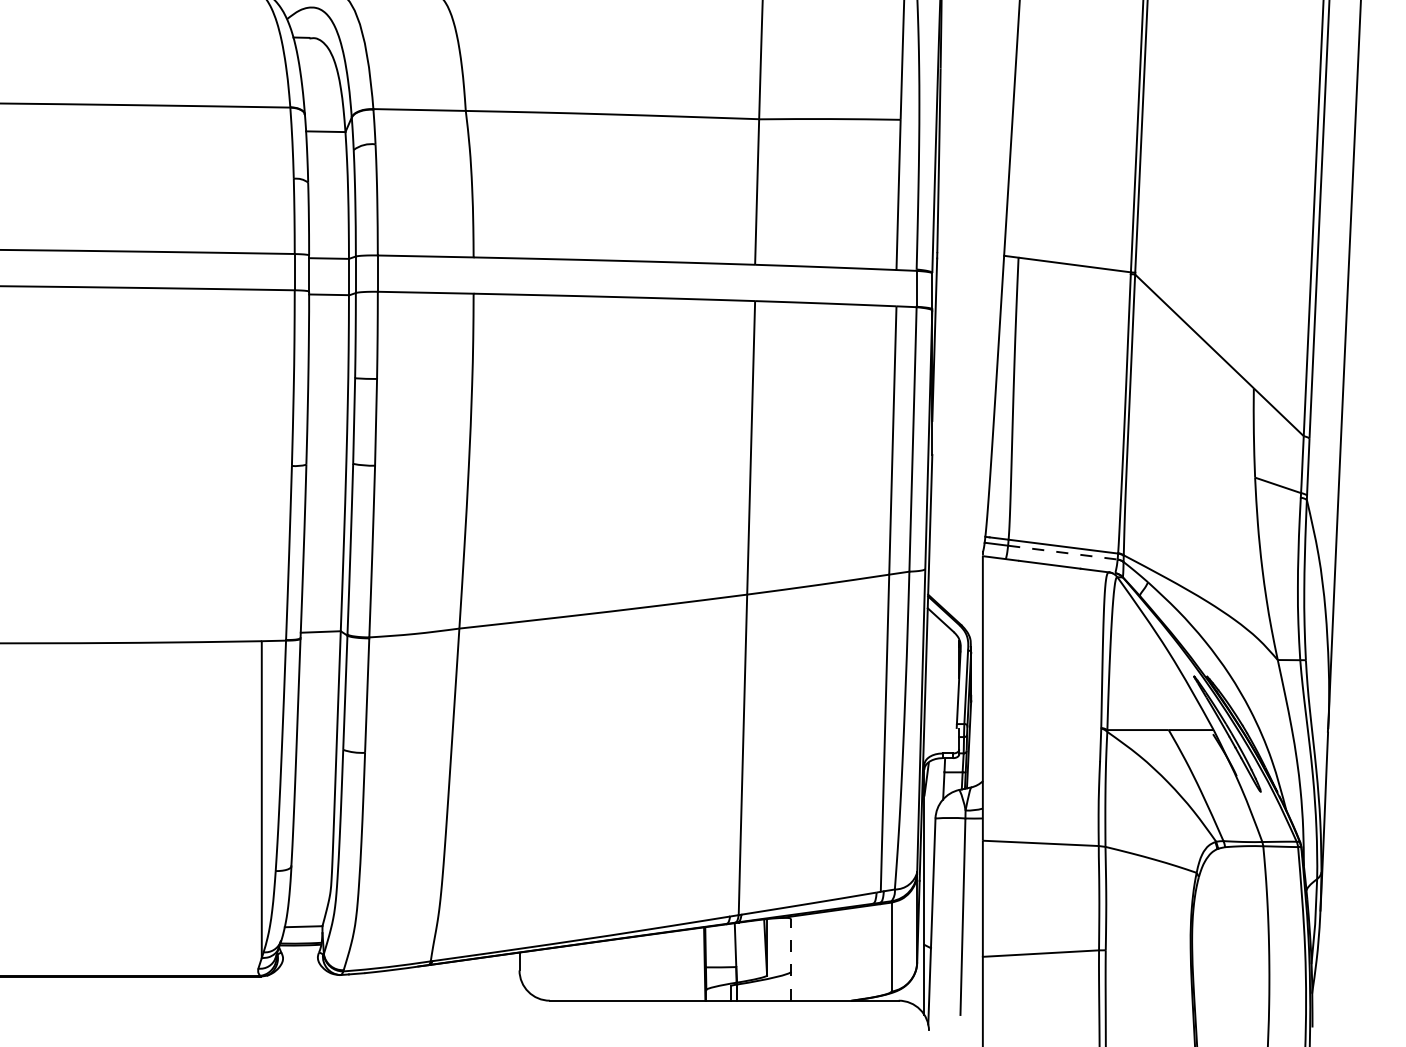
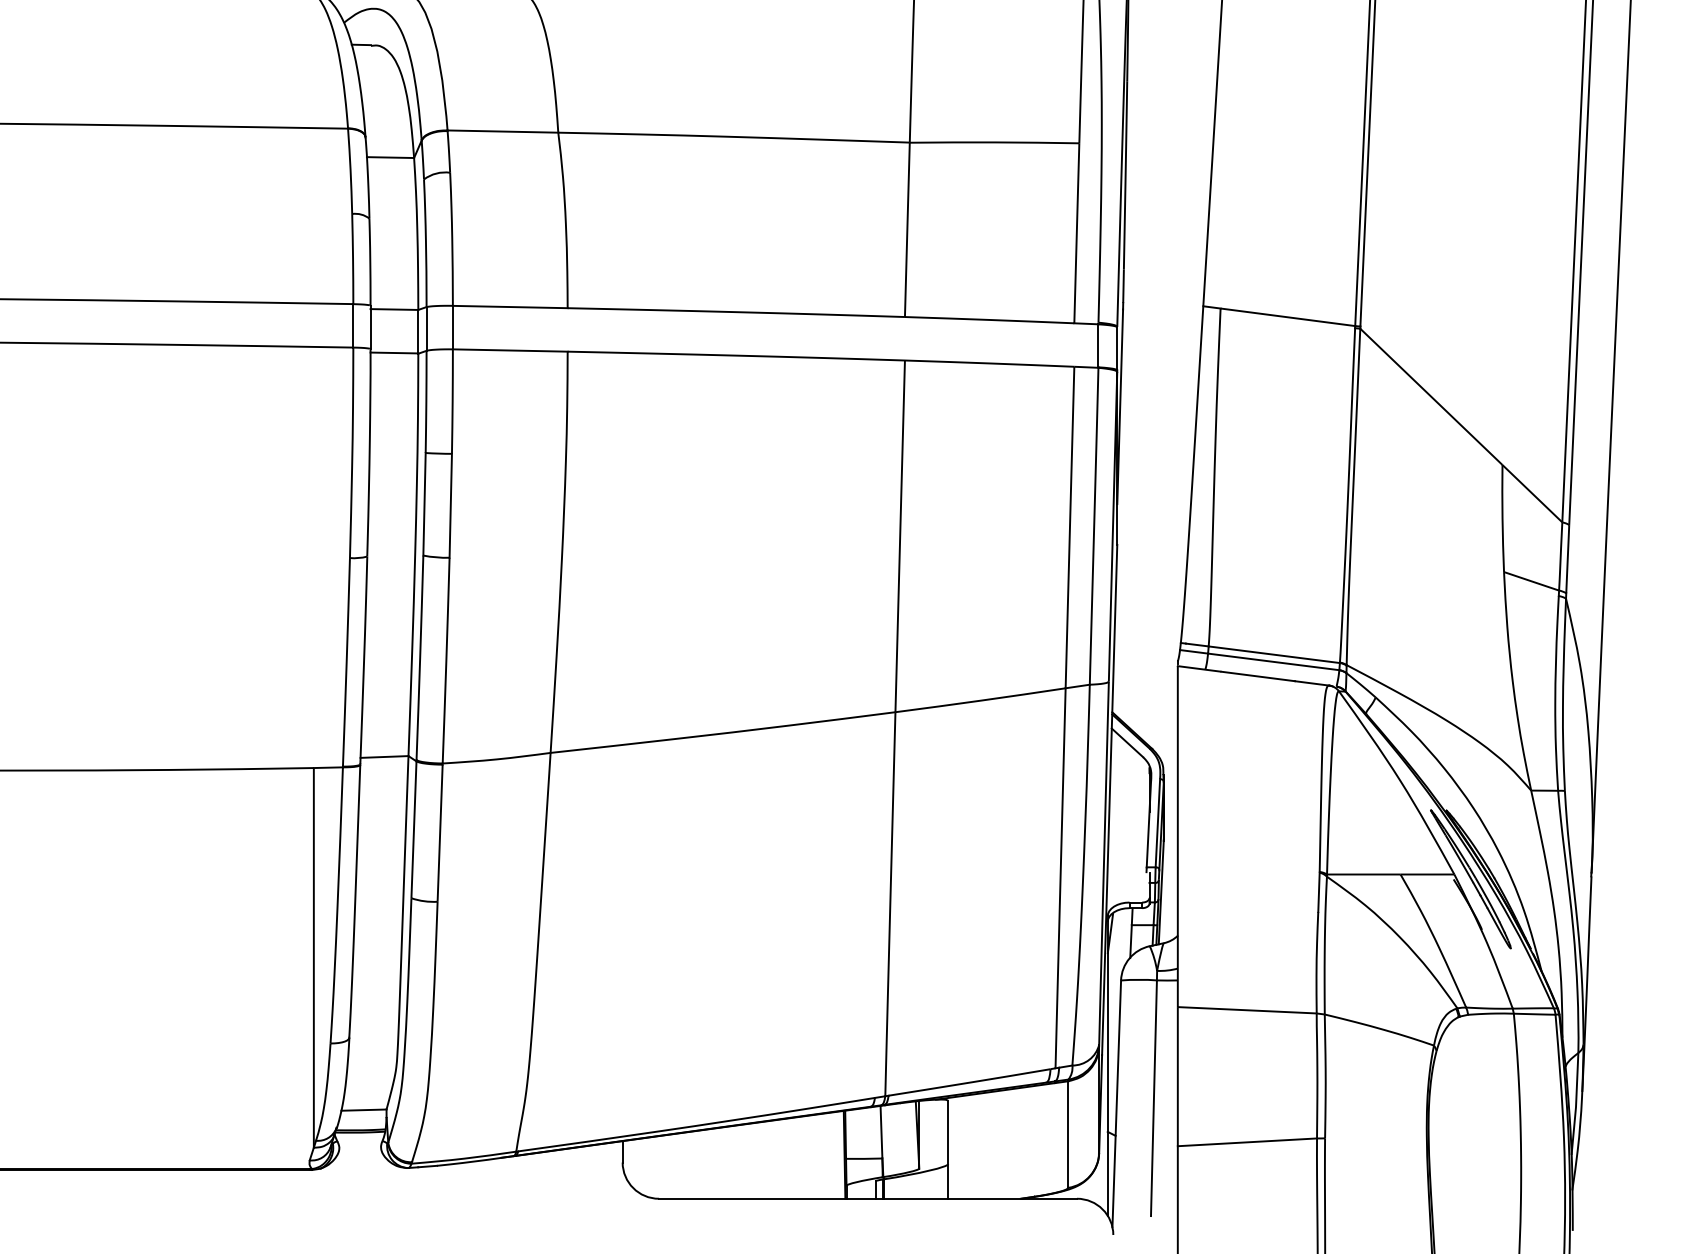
line: (1063, 552) -> (1274, 661), dashed -> solid
line: (791, 959) -> (948, 1149), dashed -> solid

